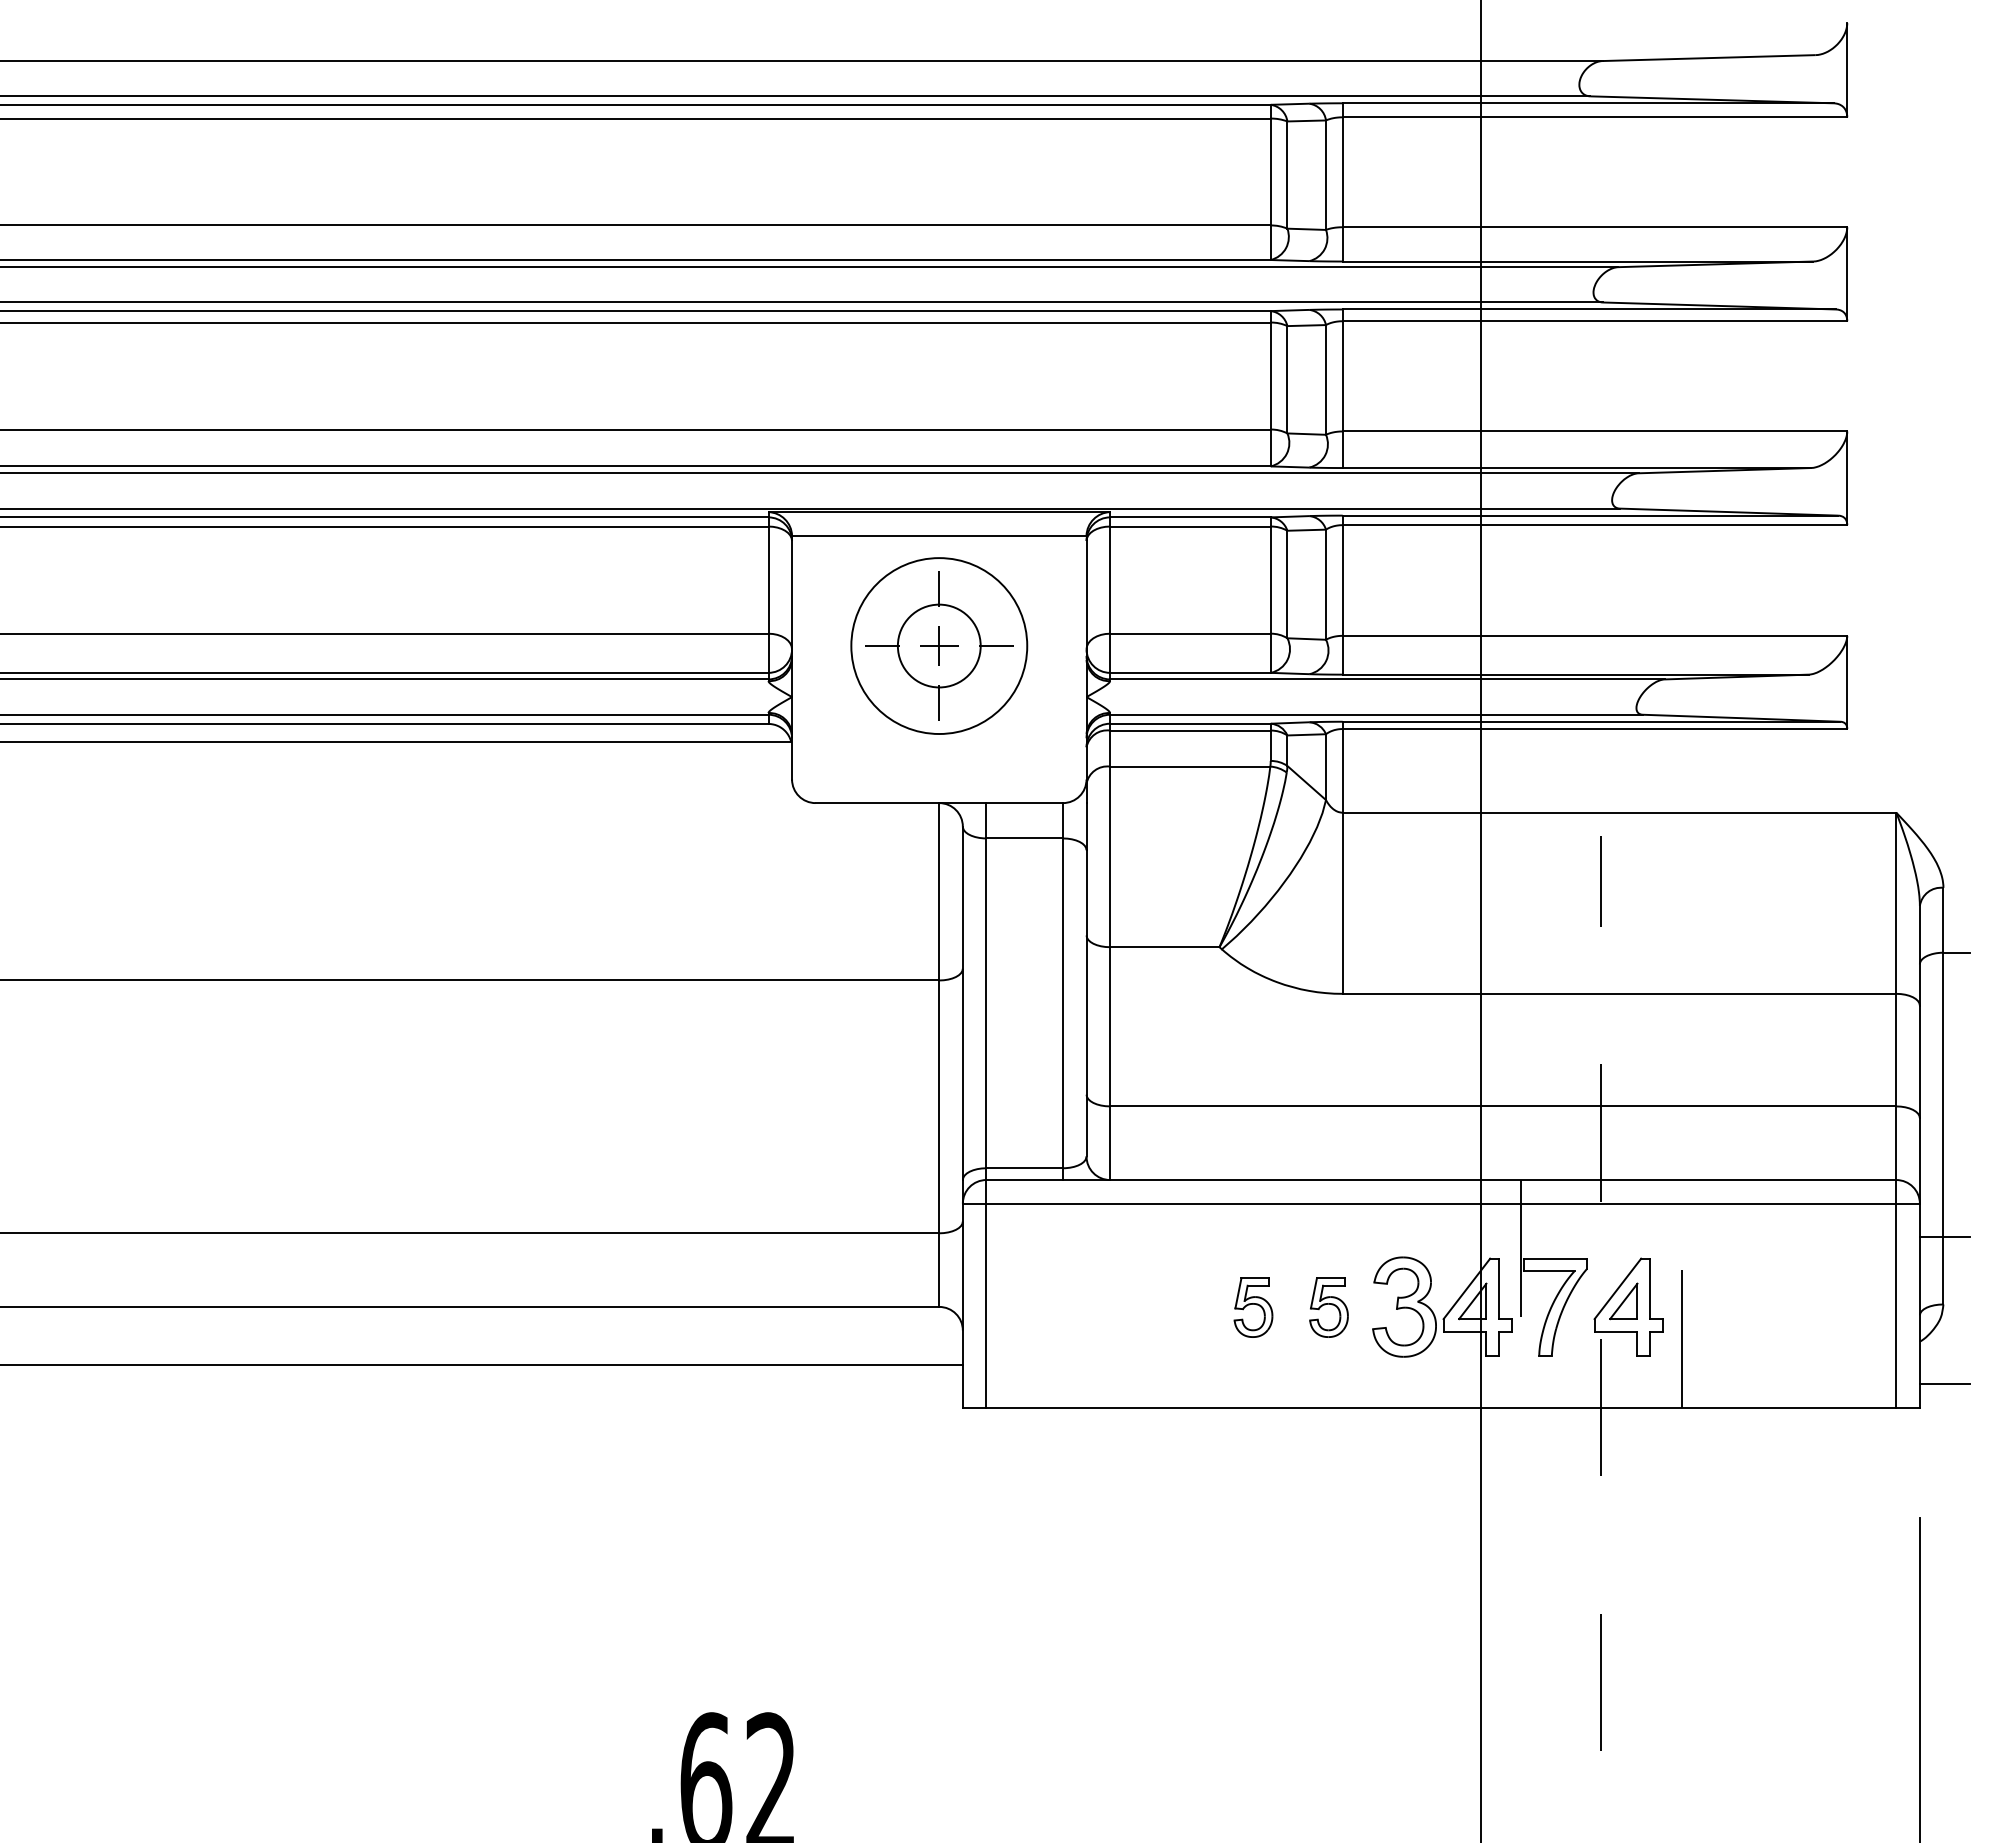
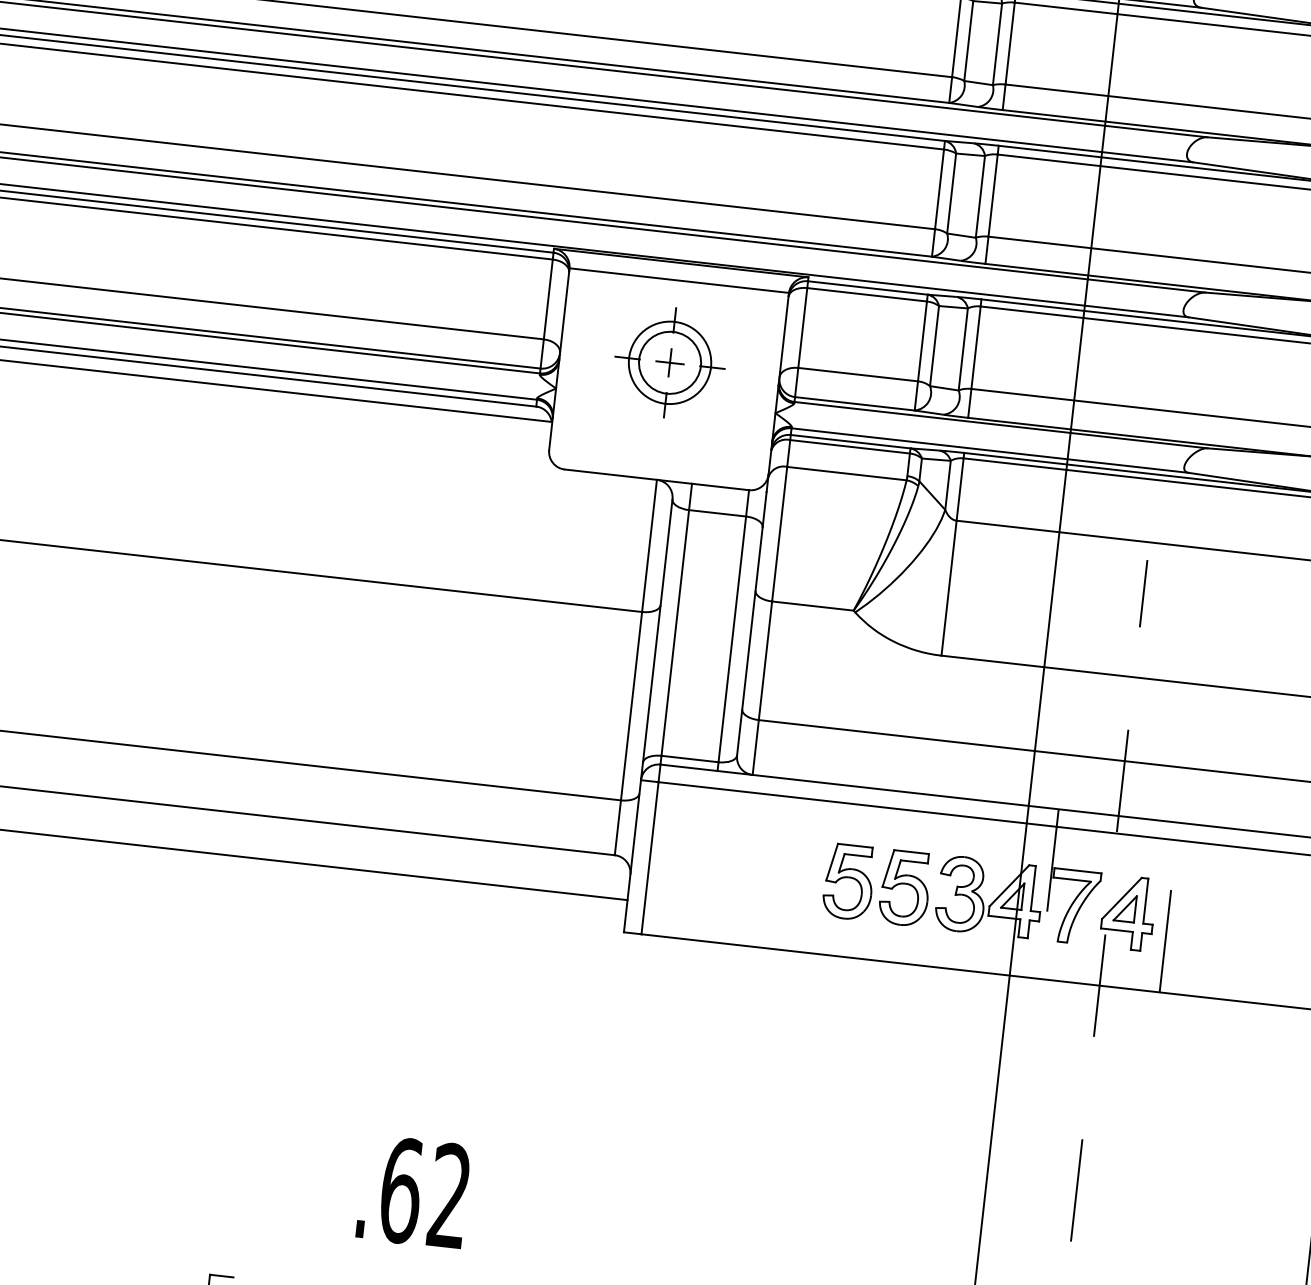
circle: (939, 646) -> (670, 363), size x0.62
part: (1253, 1307) -> (848, 881), size x1.67
part: (1328, 1307) -> (904, 888), size x1.67

